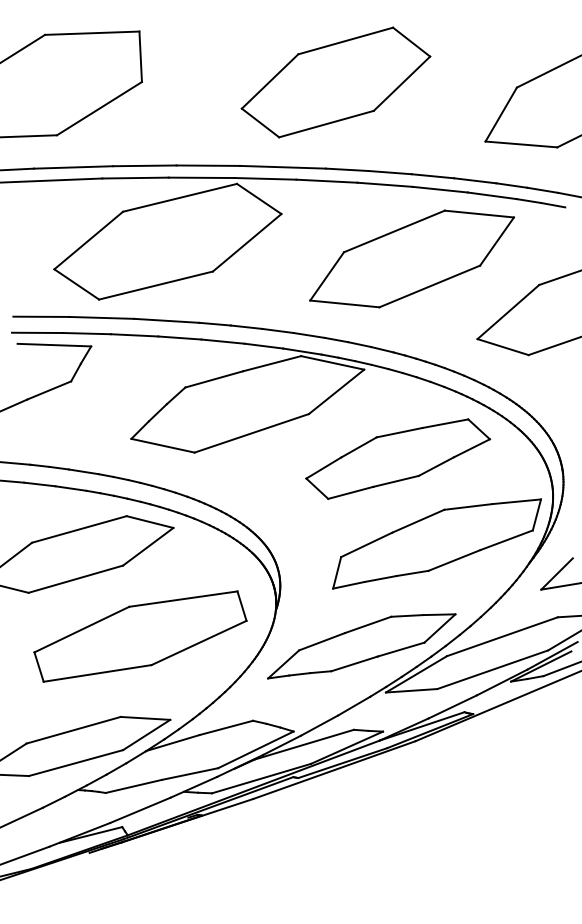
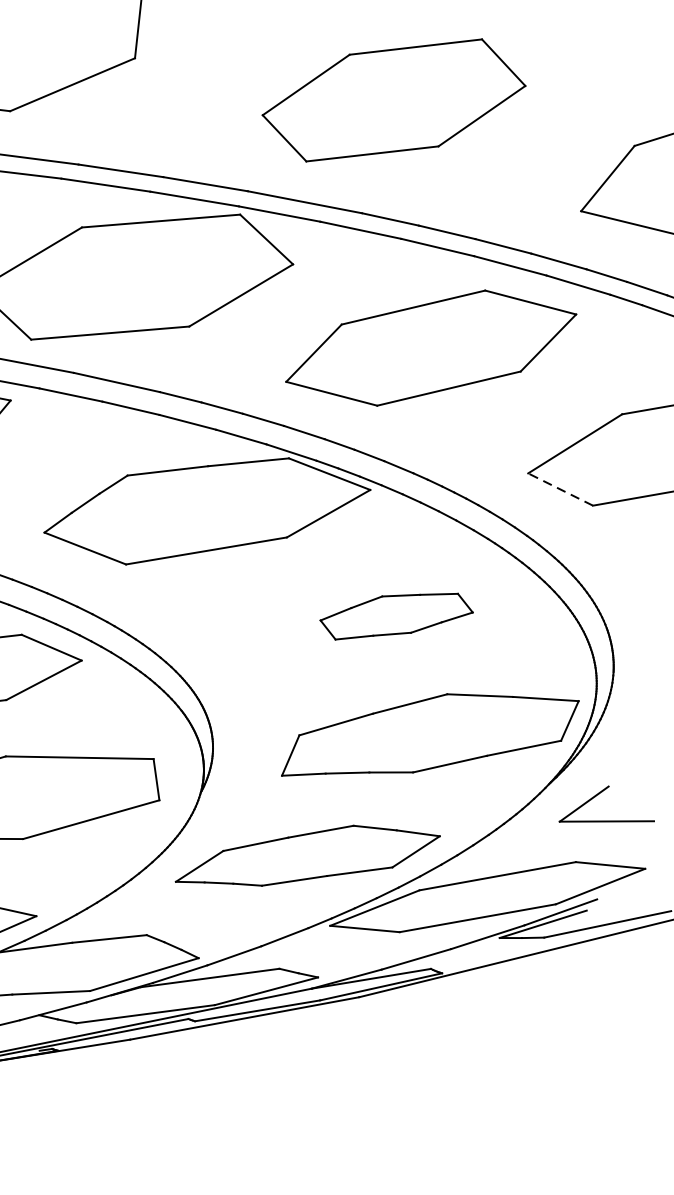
part: (412, 258) -> (431, 347), moved
line: (503, 347) -> (561, 490), solid -> dashed
part: (398, 458) -> (397, 615), size x0.6

